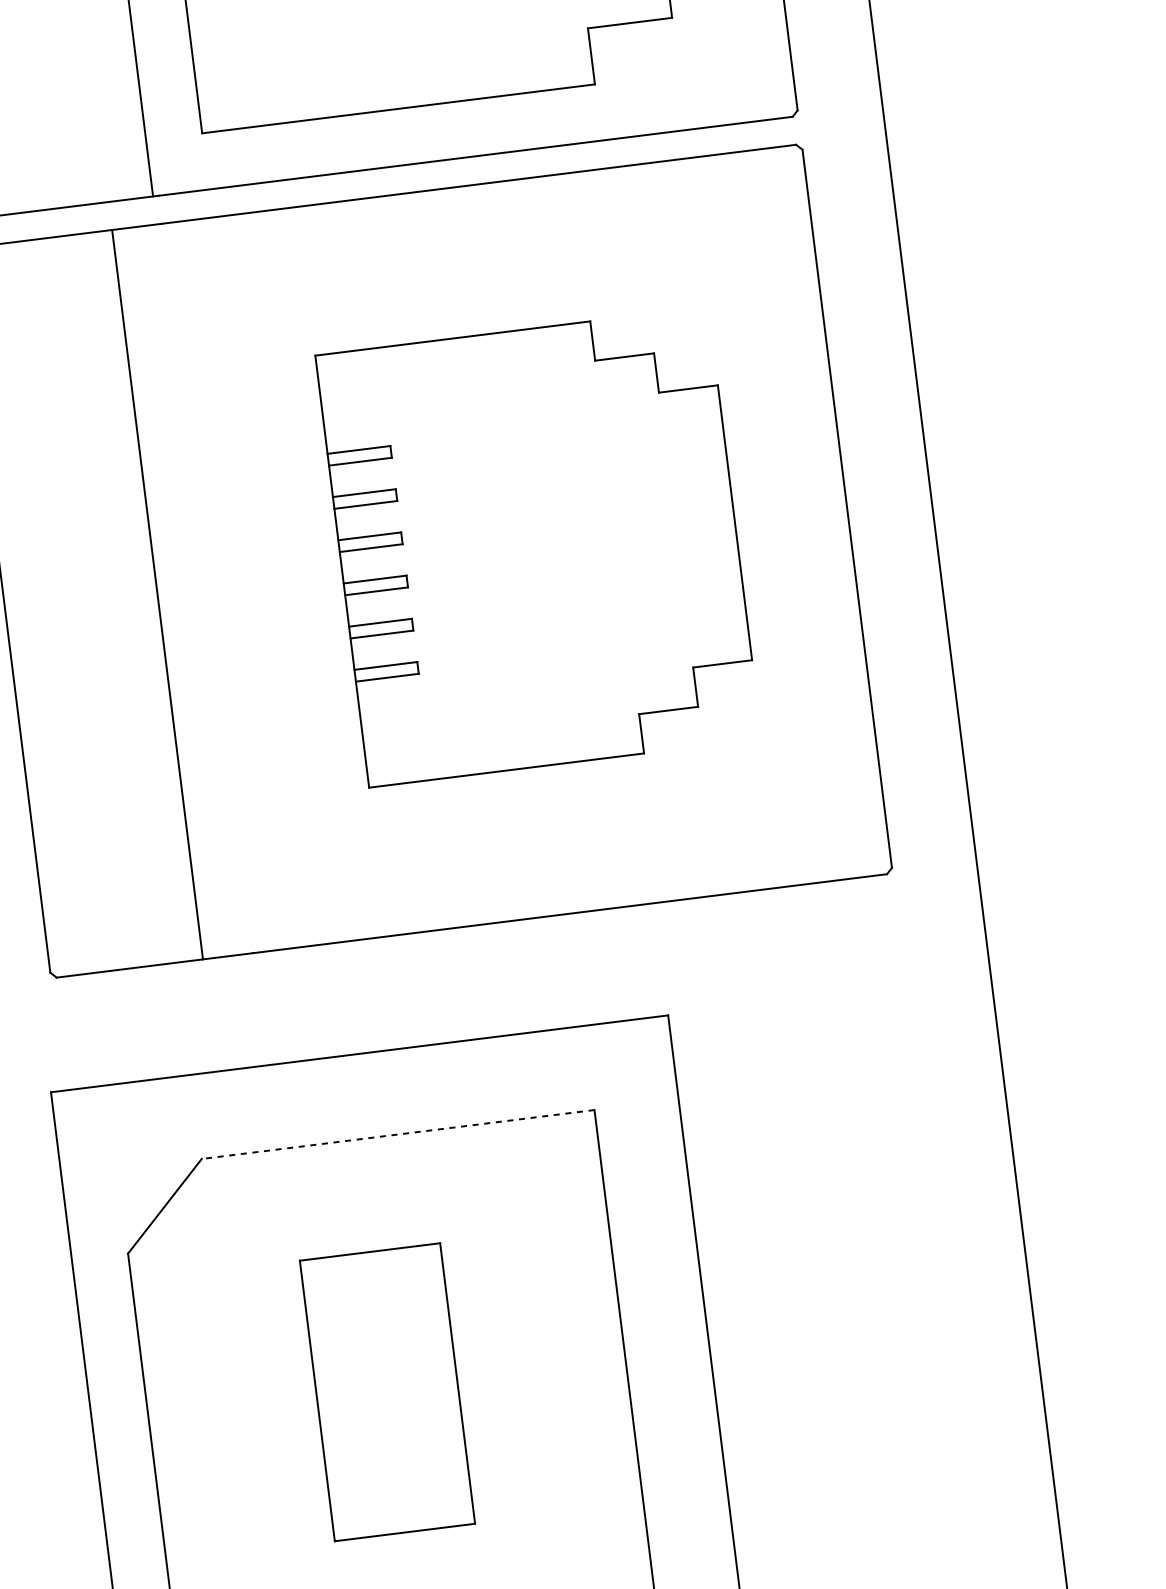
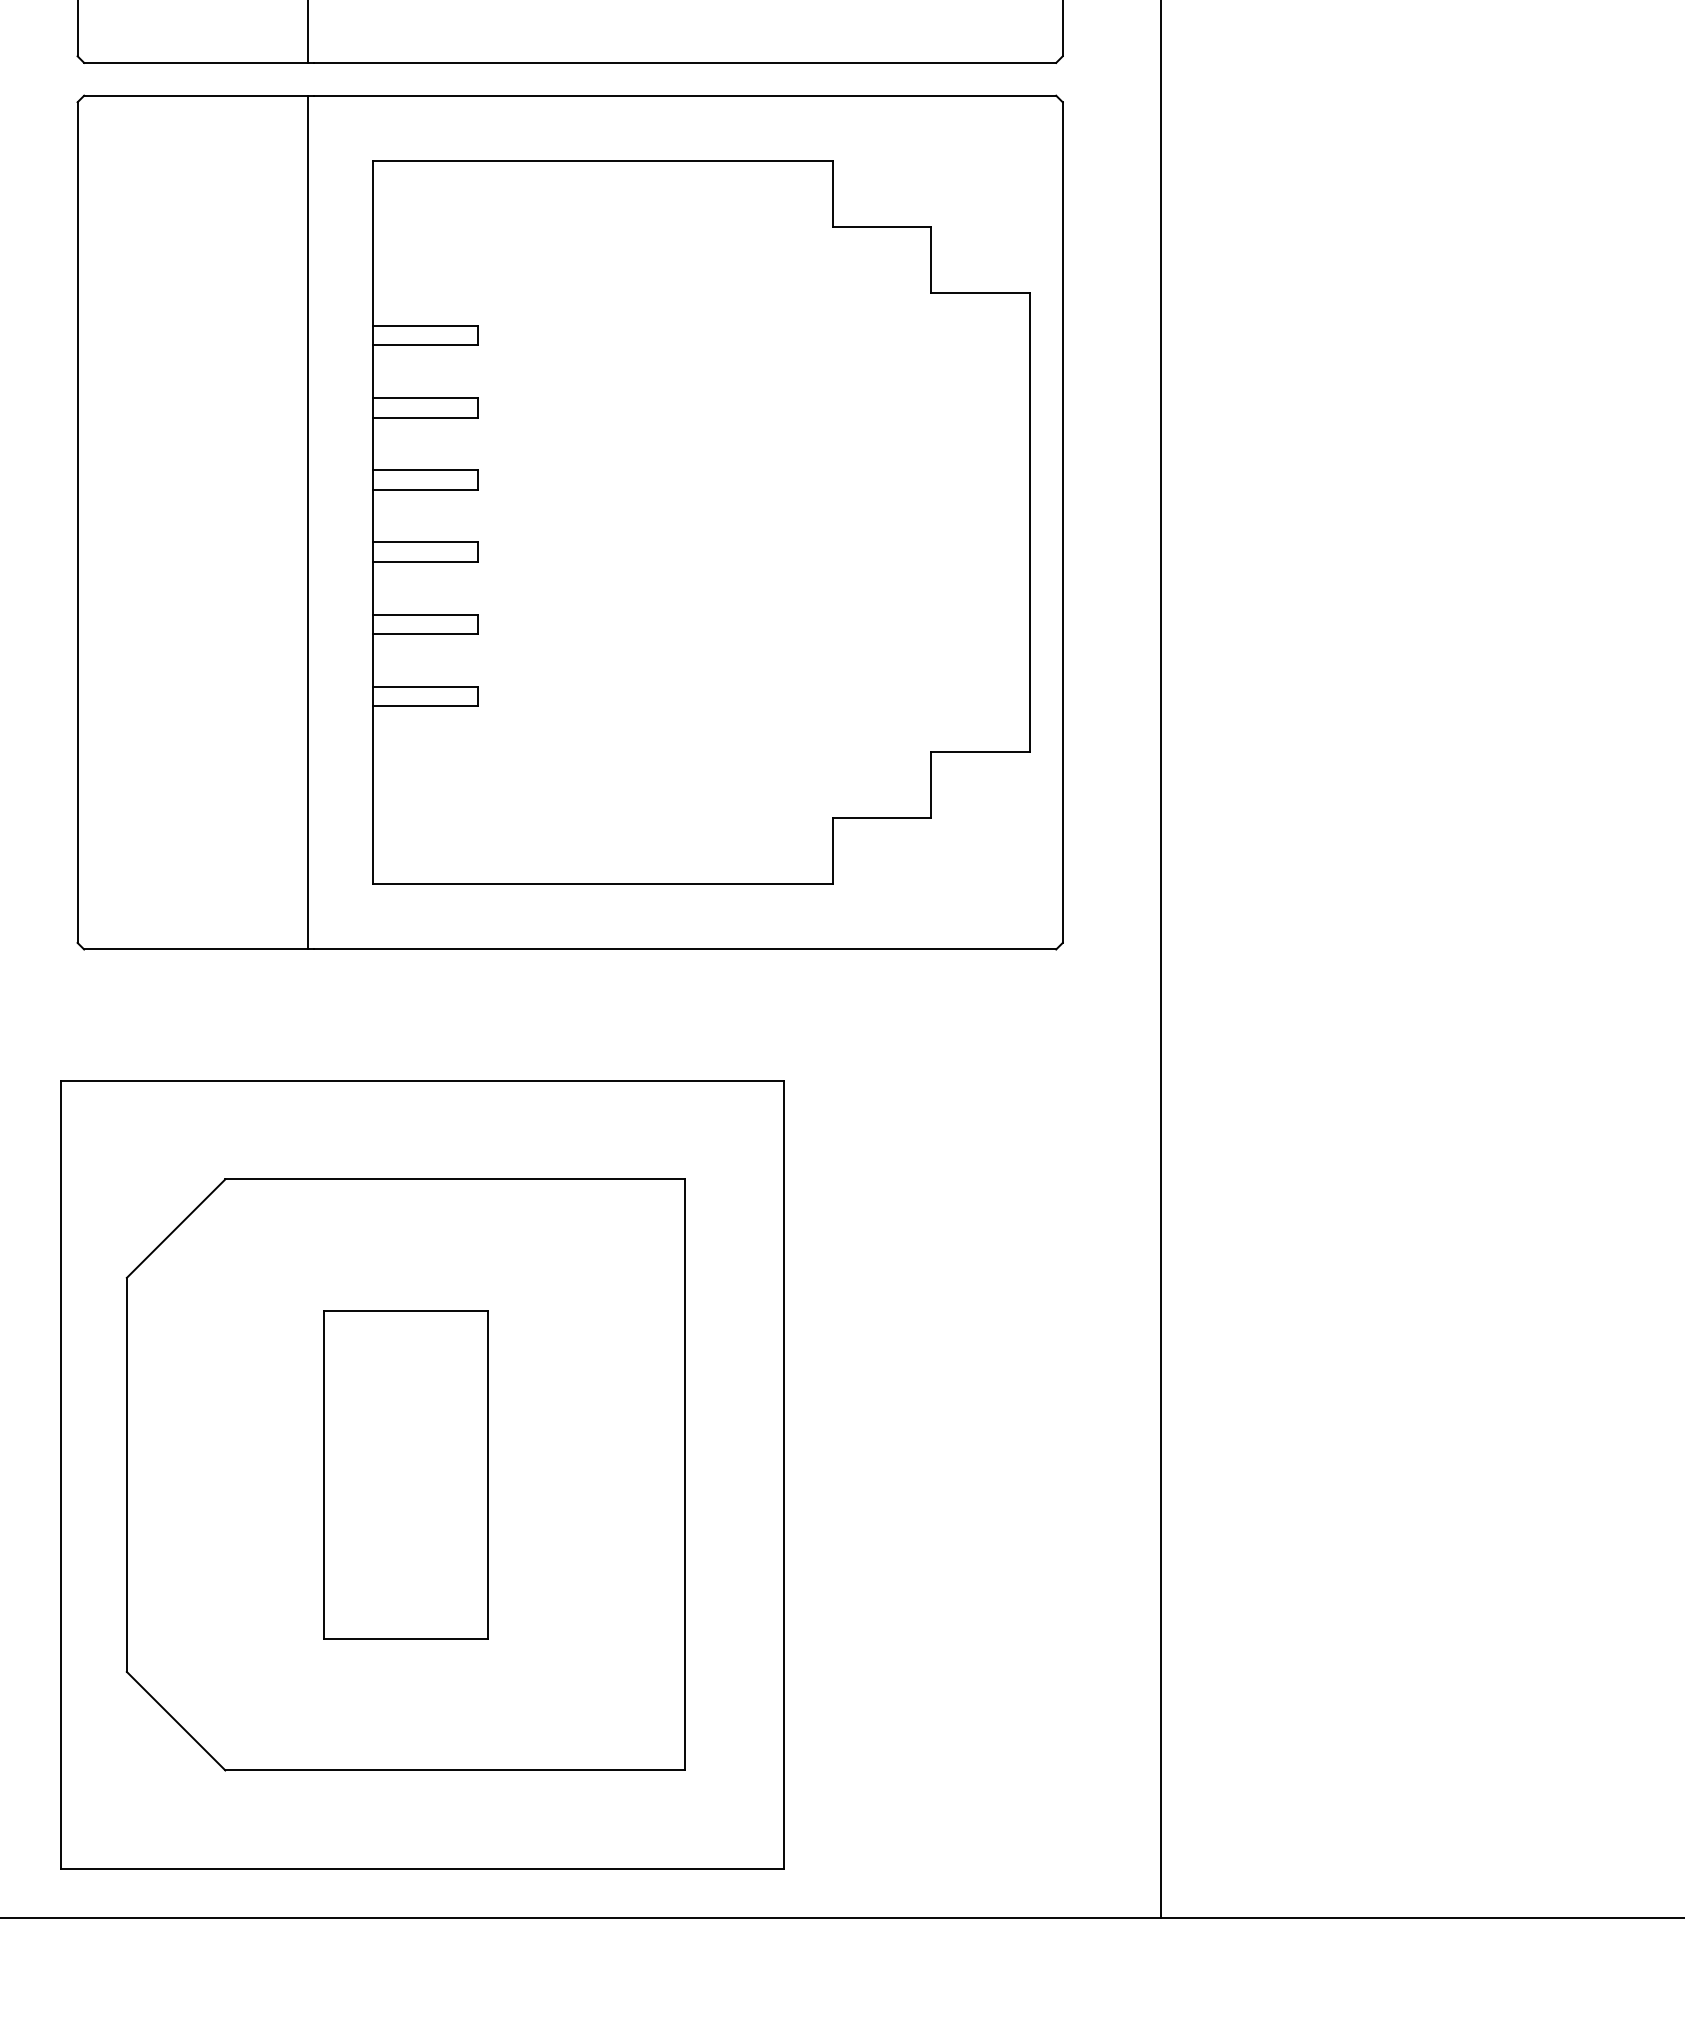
part: (538, 547) -> (701, 522), size x1.43
line: (157, 594) -> (307, 522), moved
line: (398, 1134) -> (455, 1179), dashed -> solid

